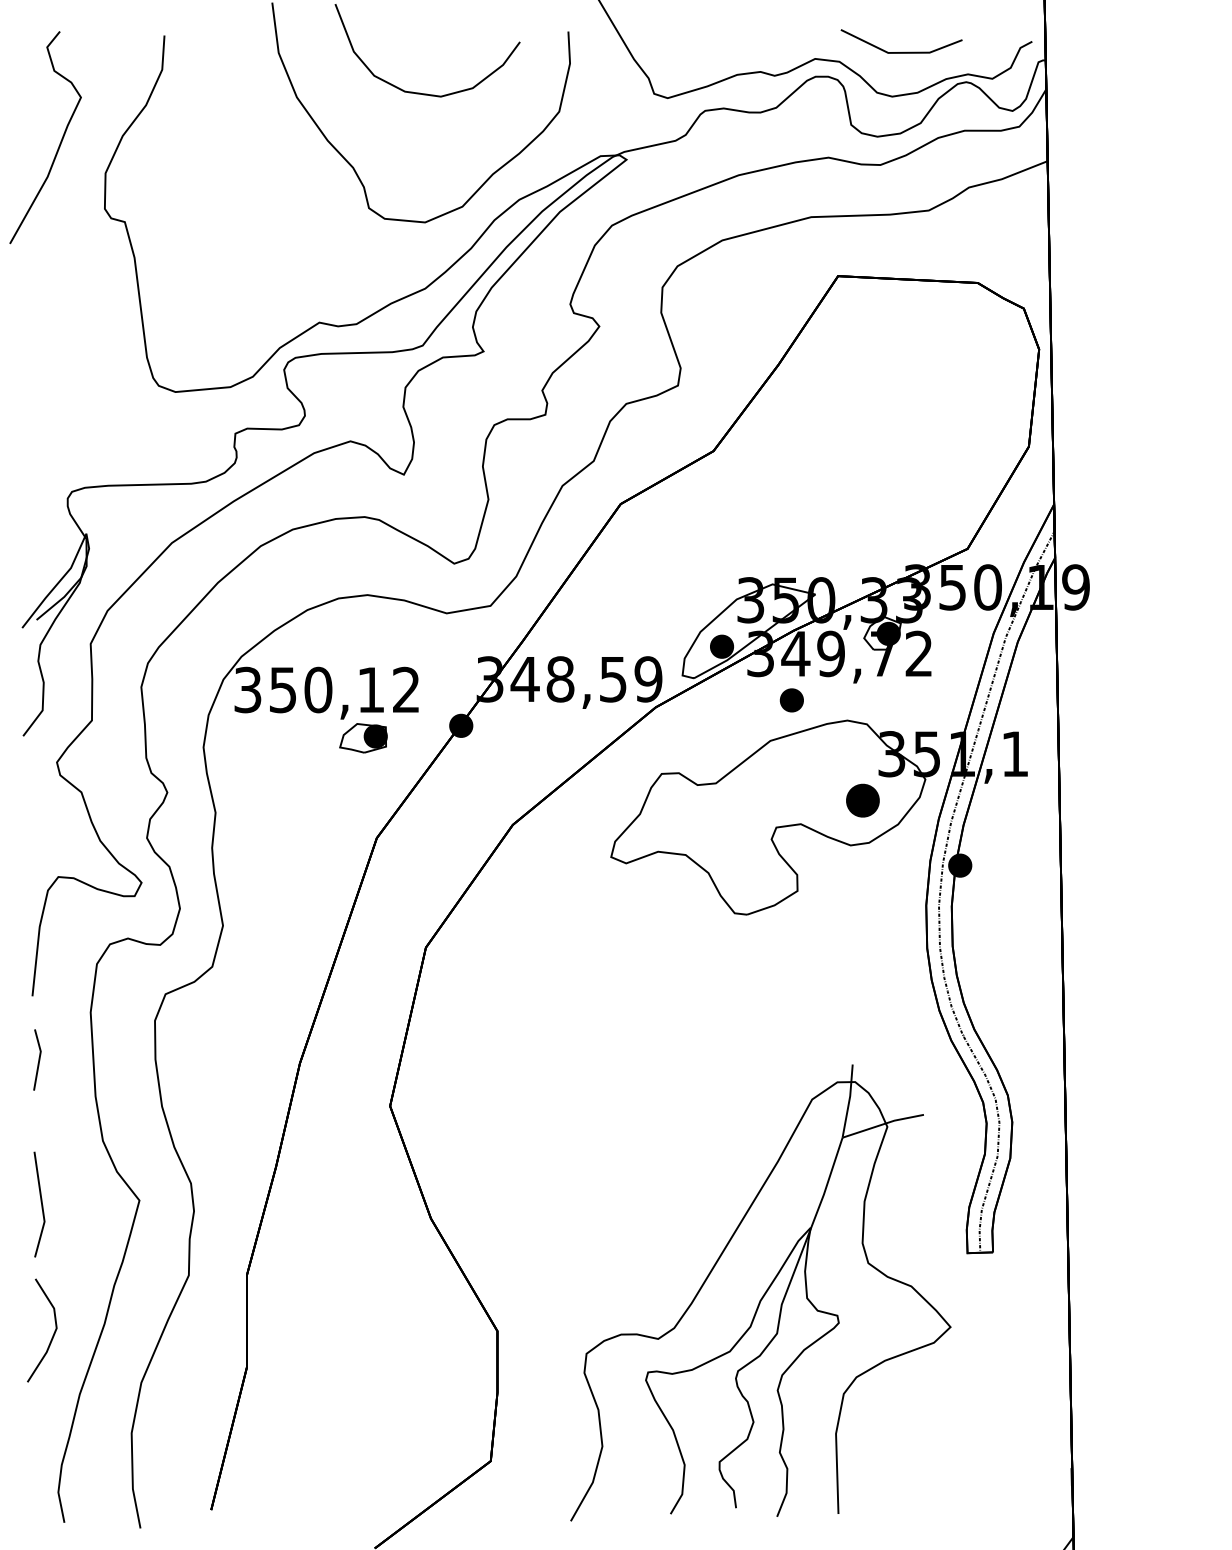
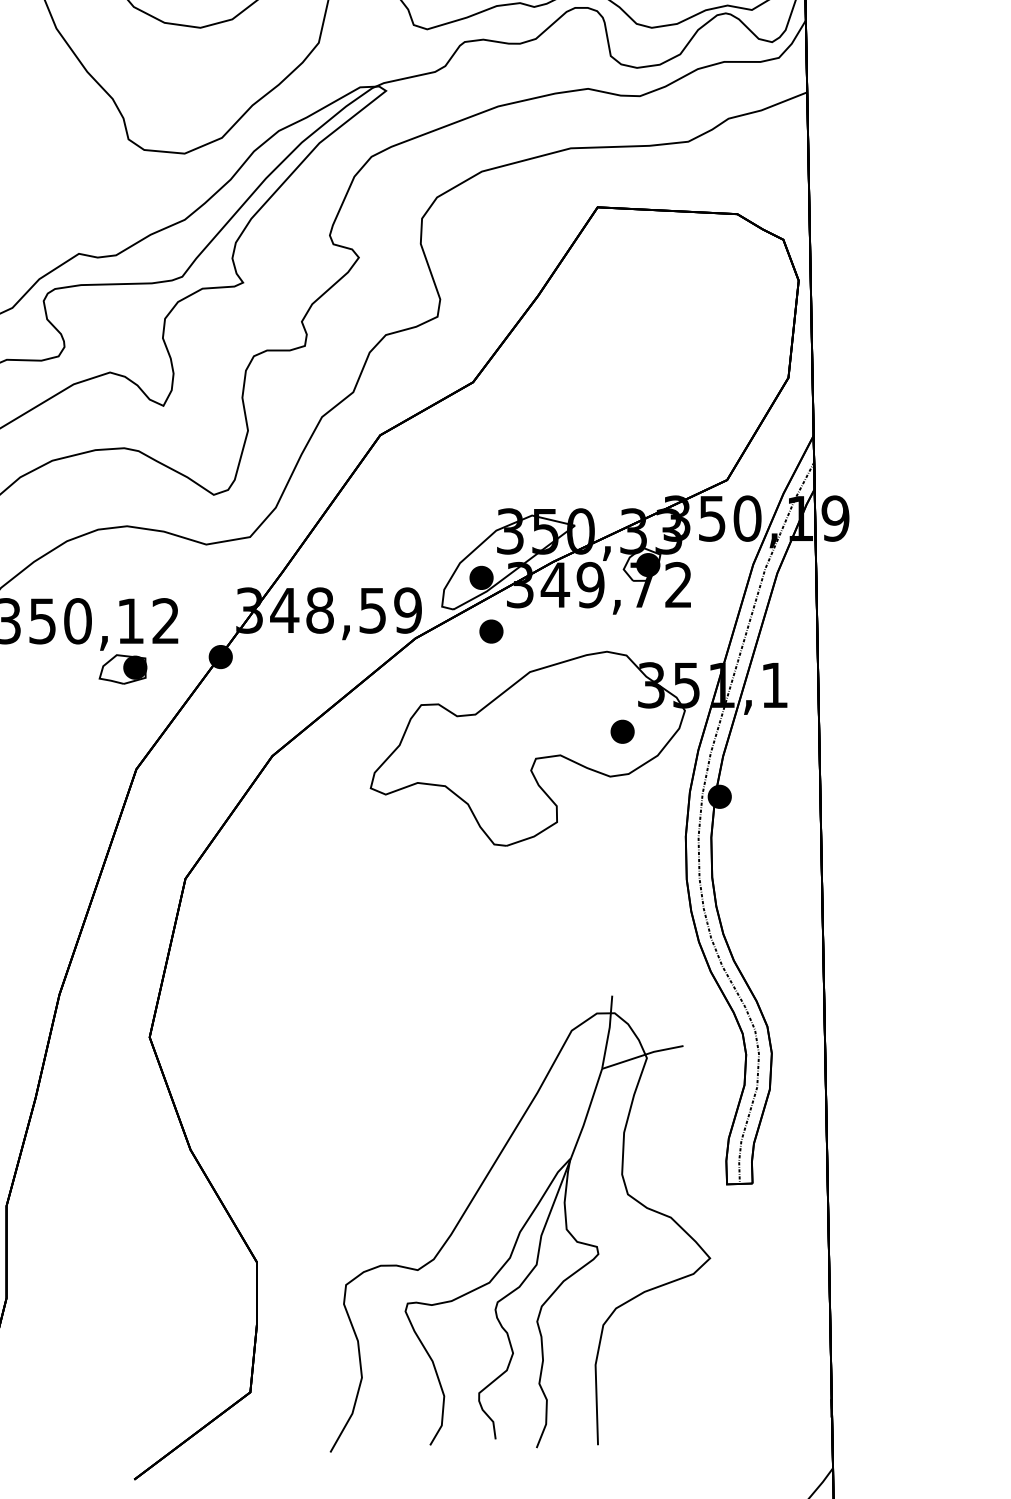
part: (791, 700) -> (491, 631), moved
part: (863, 800) -> (623, 731), size x0.71

